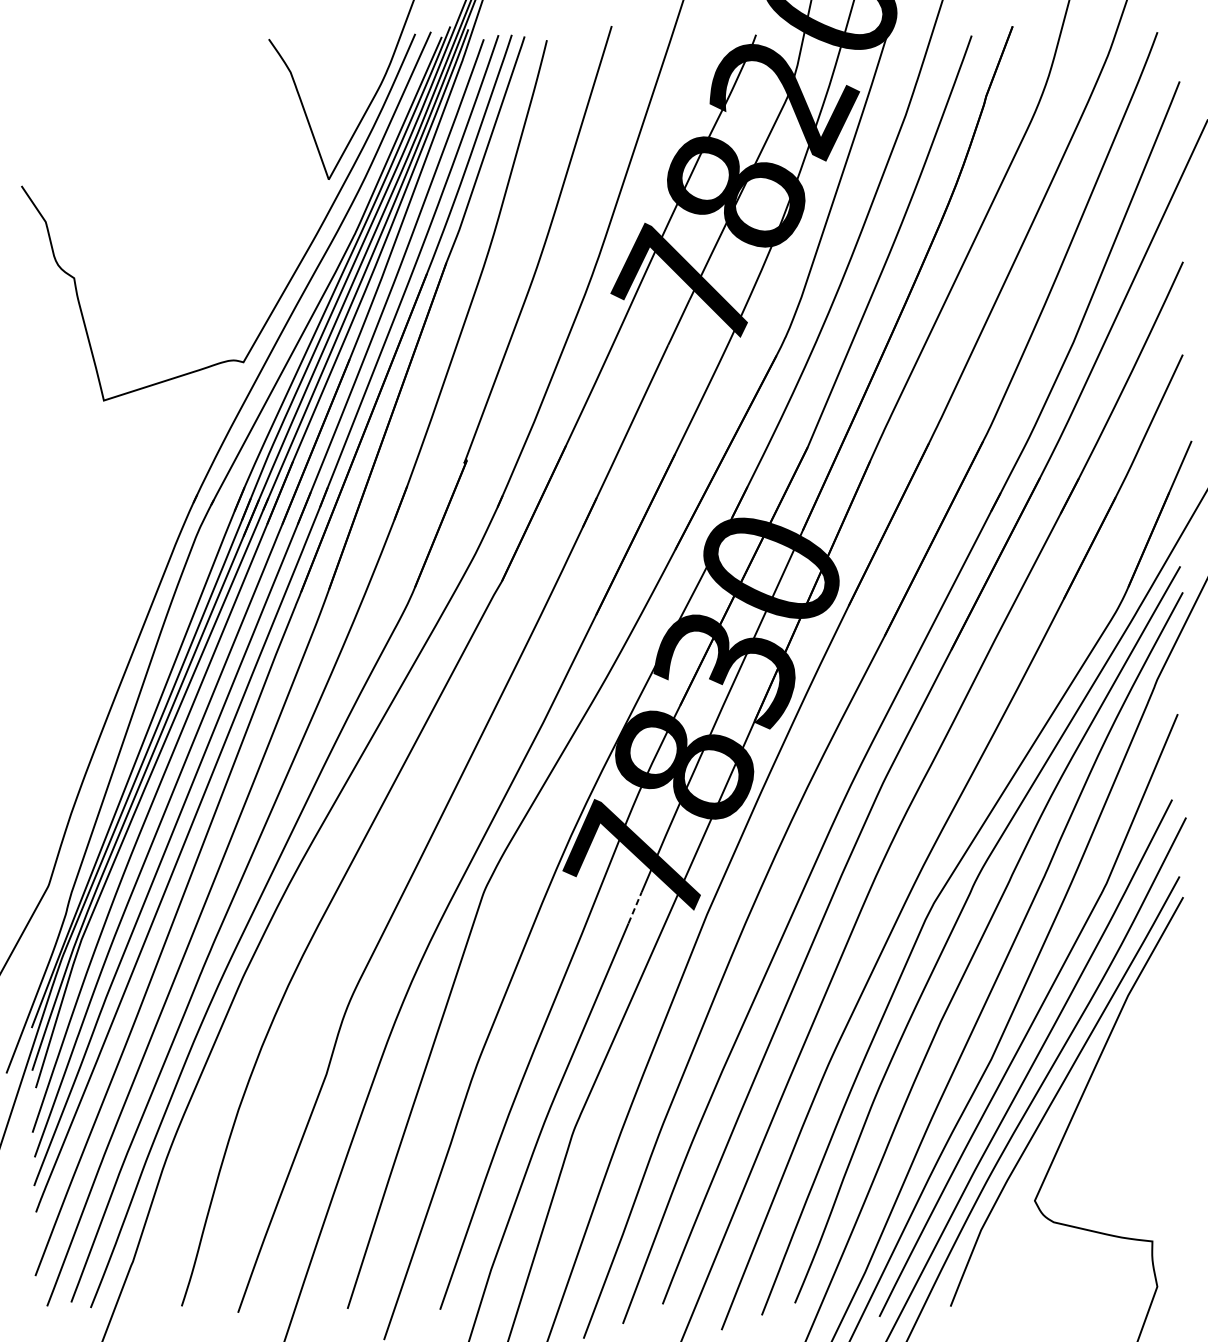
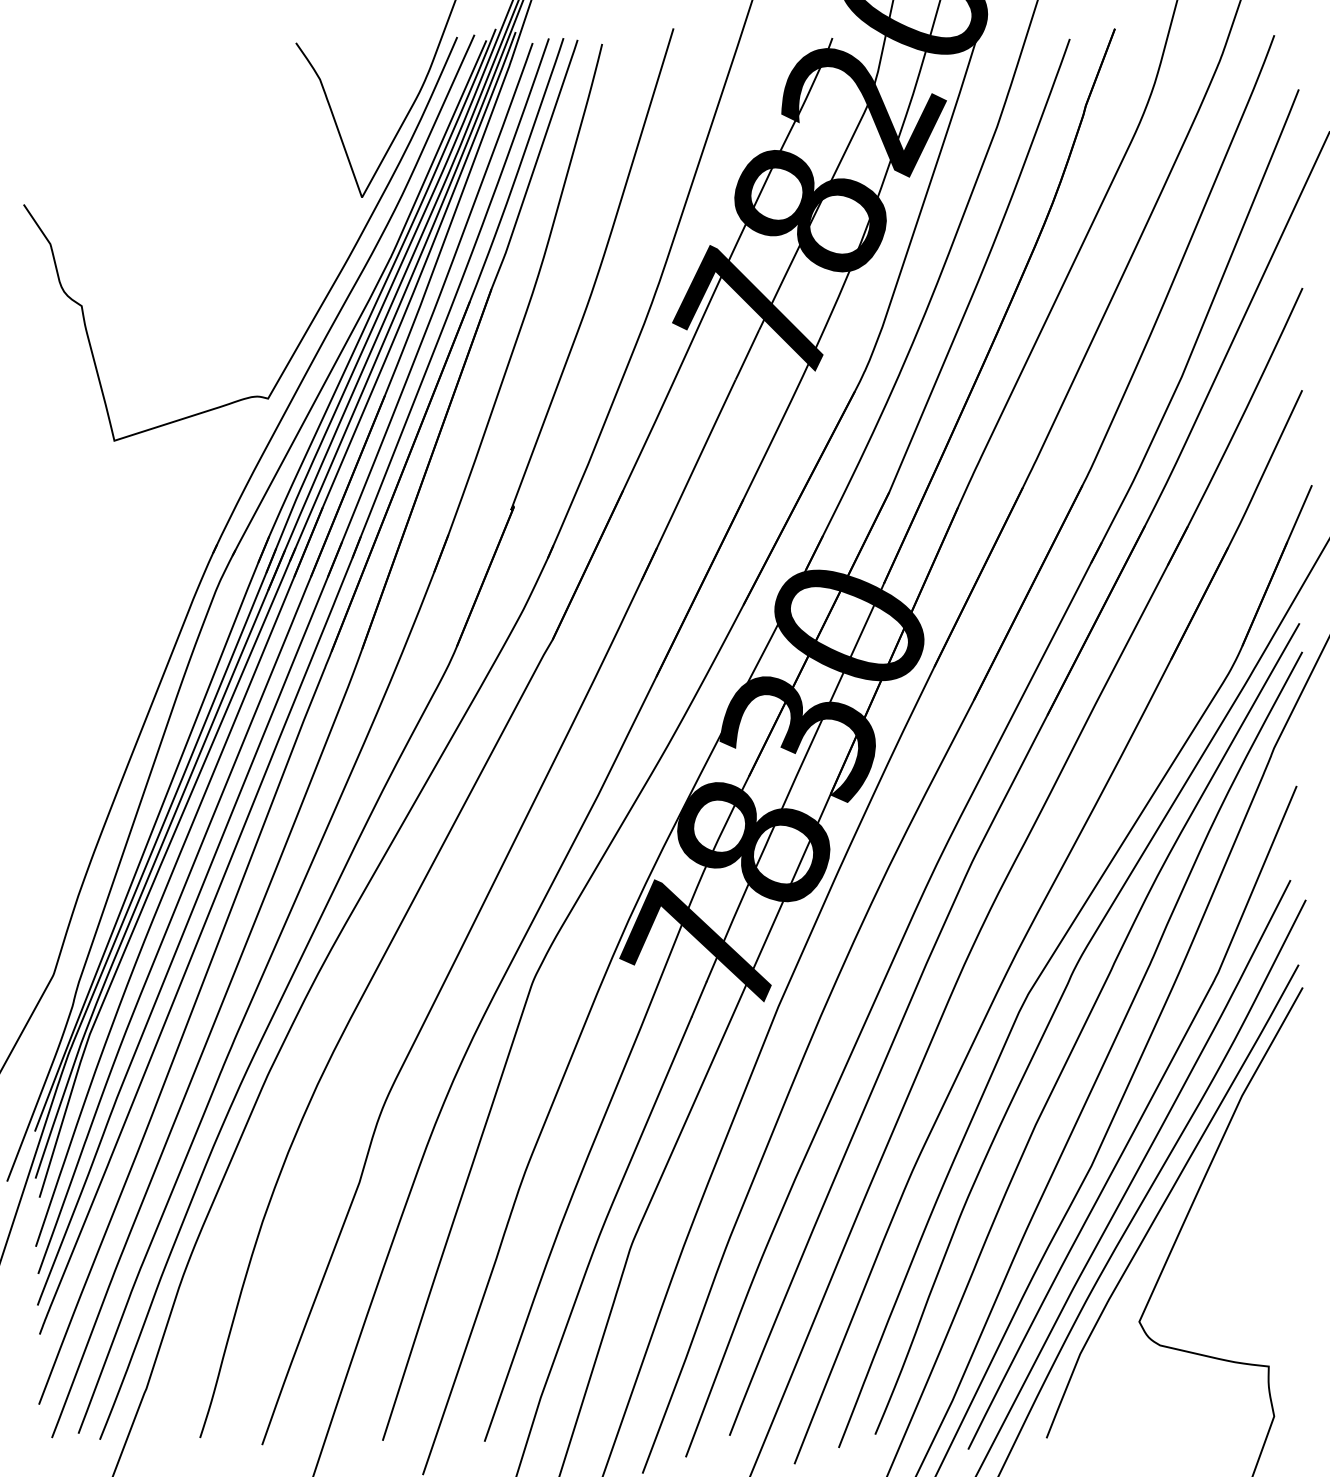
line: (635, 908) -> (699, 999), dashed -> solid

